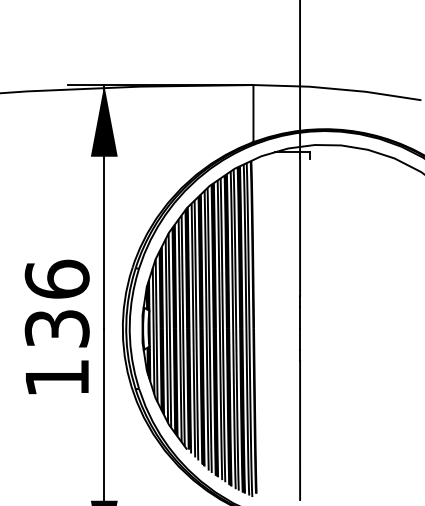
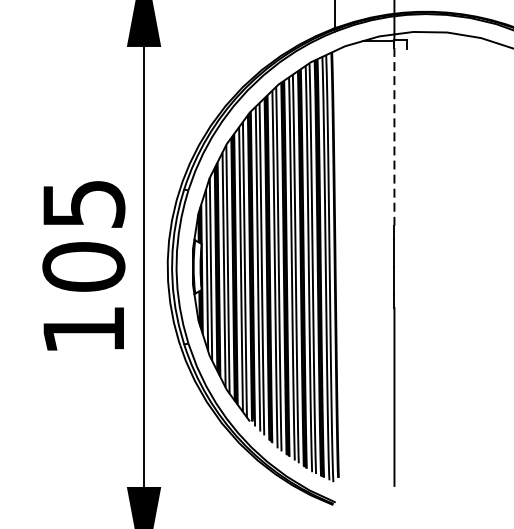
line: (300, 227) -> (394, 137), solid -> dashed
text: (56, 303) -> (82, 234), 136 -> 105

